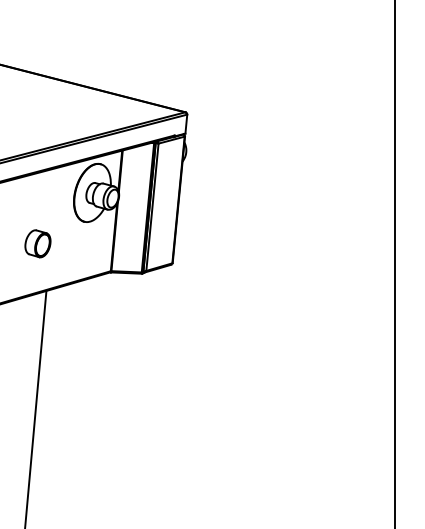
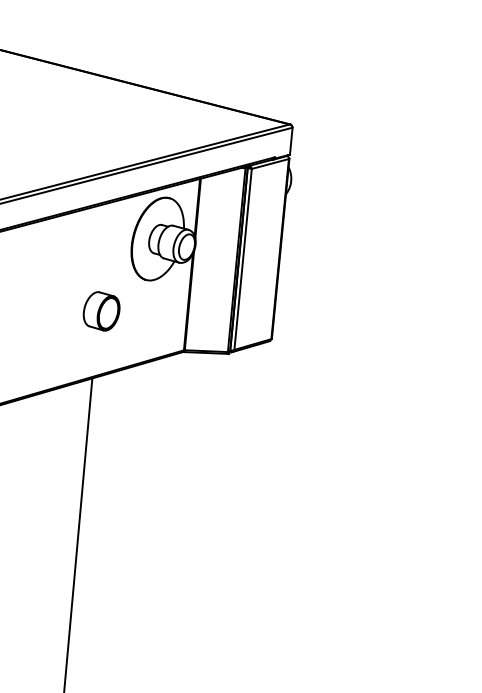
part: (37, 243) -> (100, 310), moved

